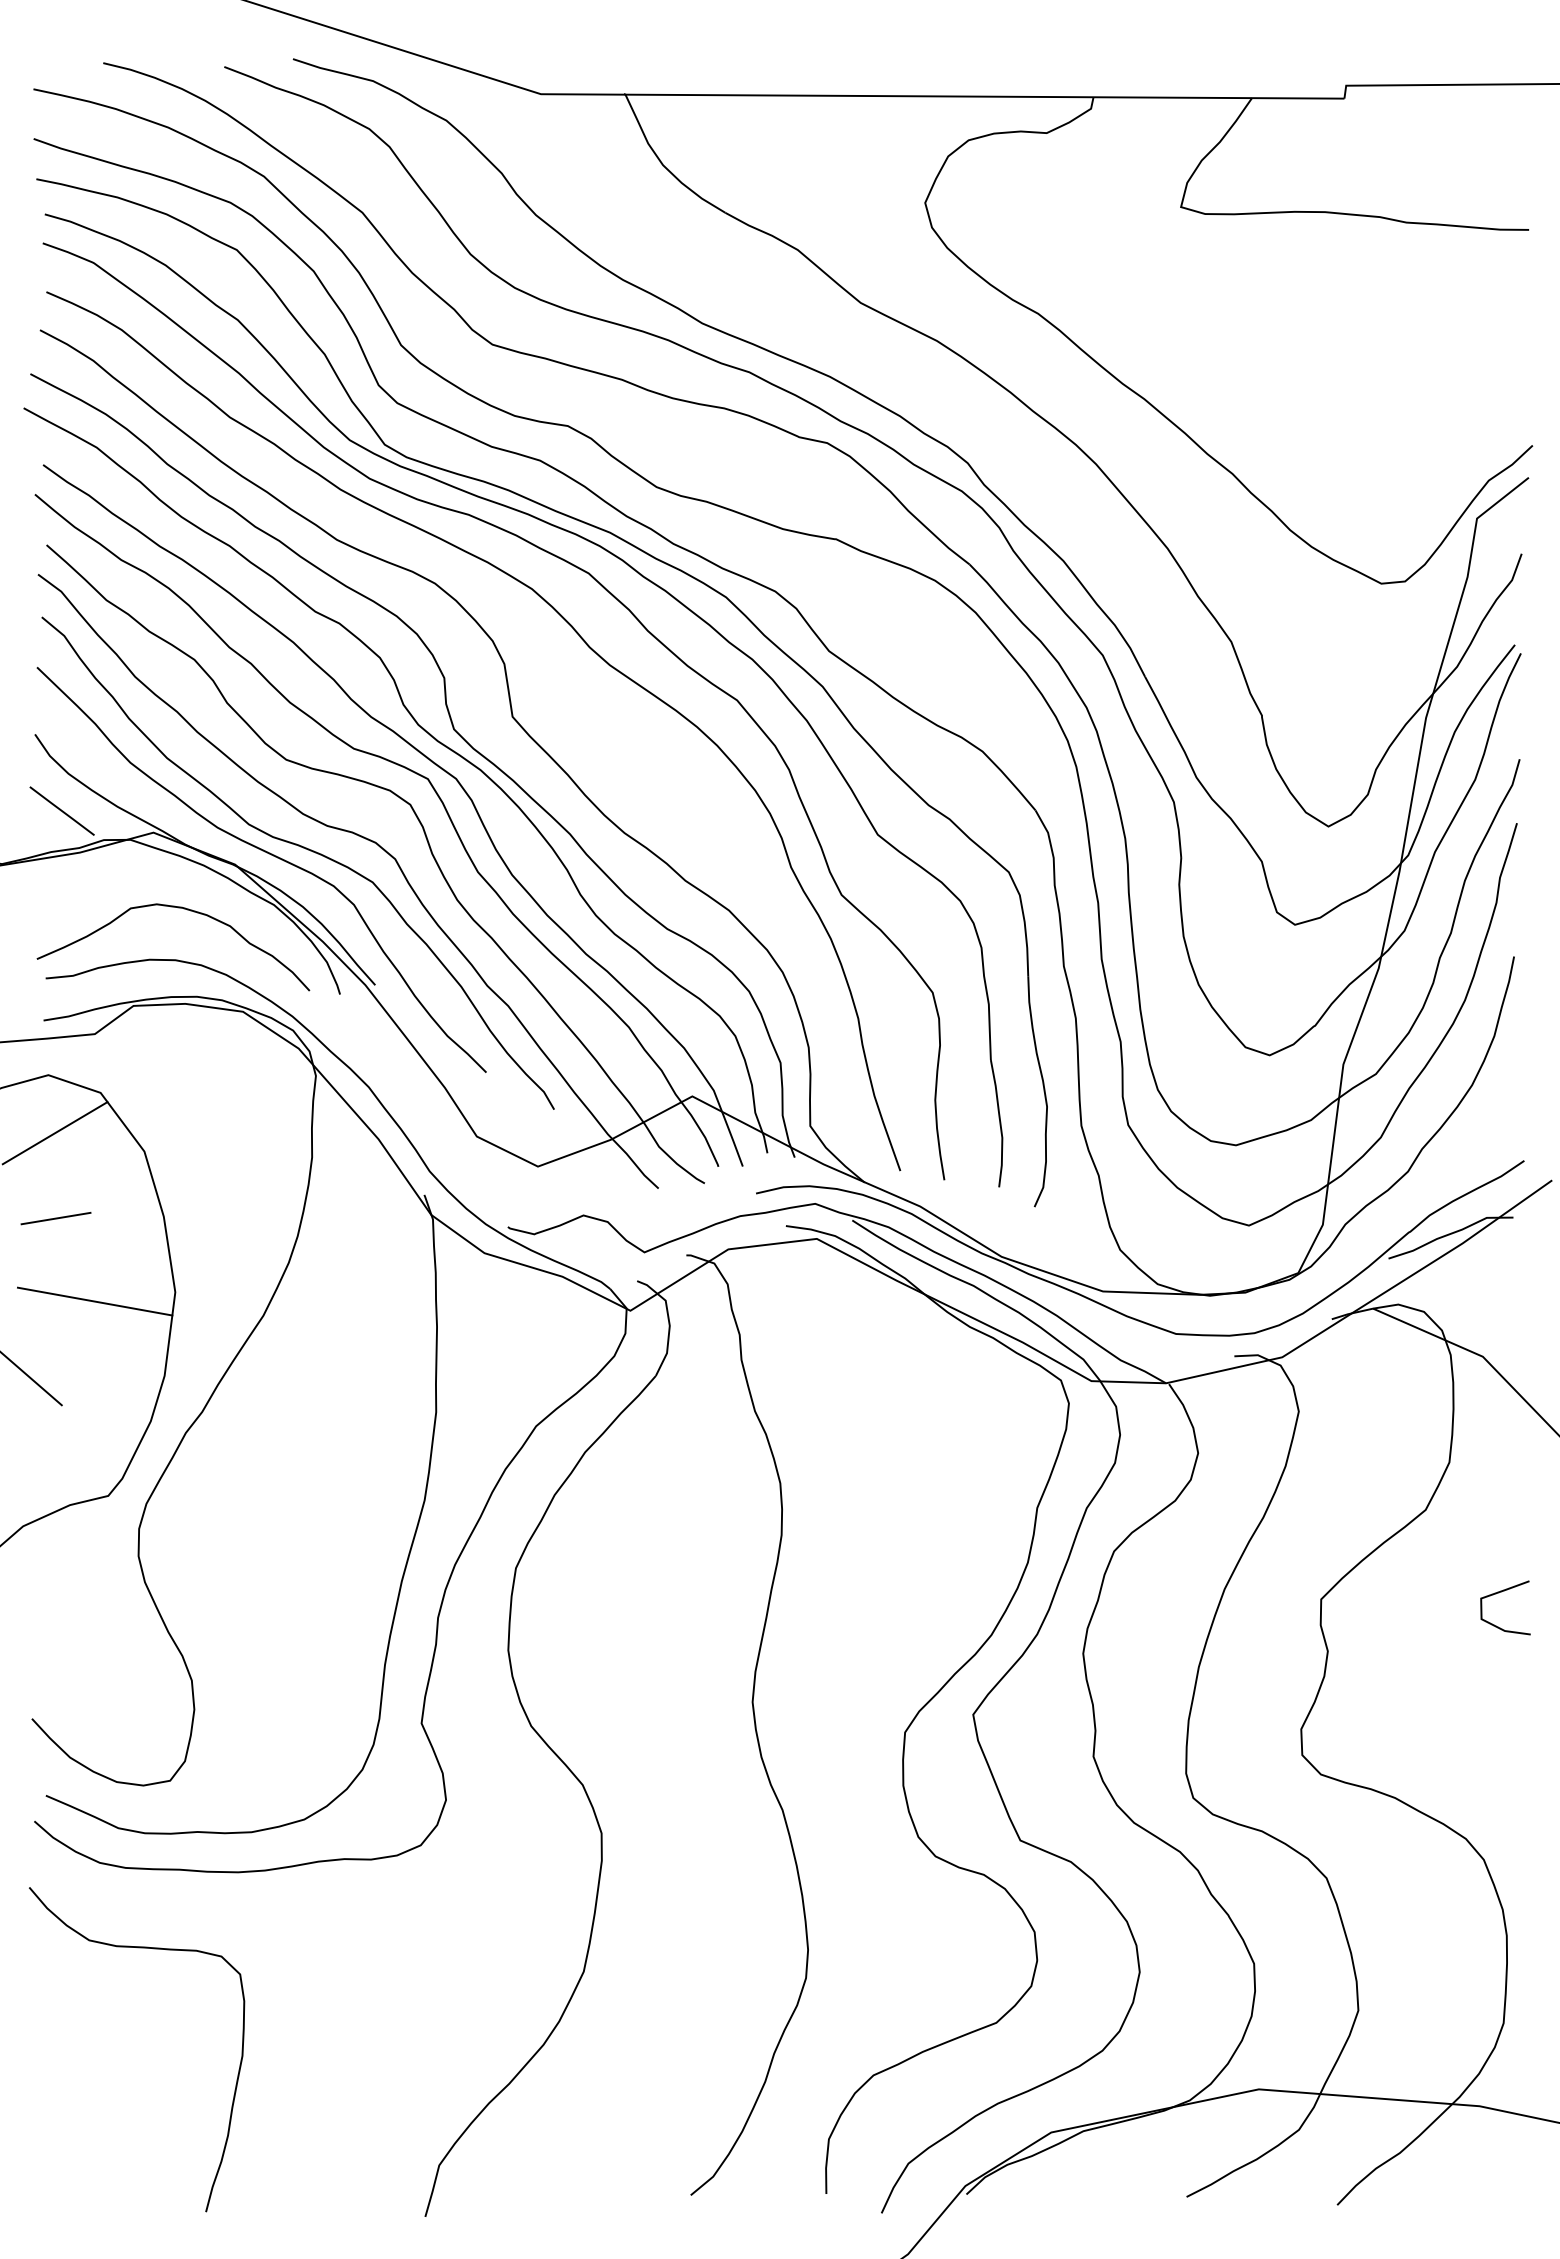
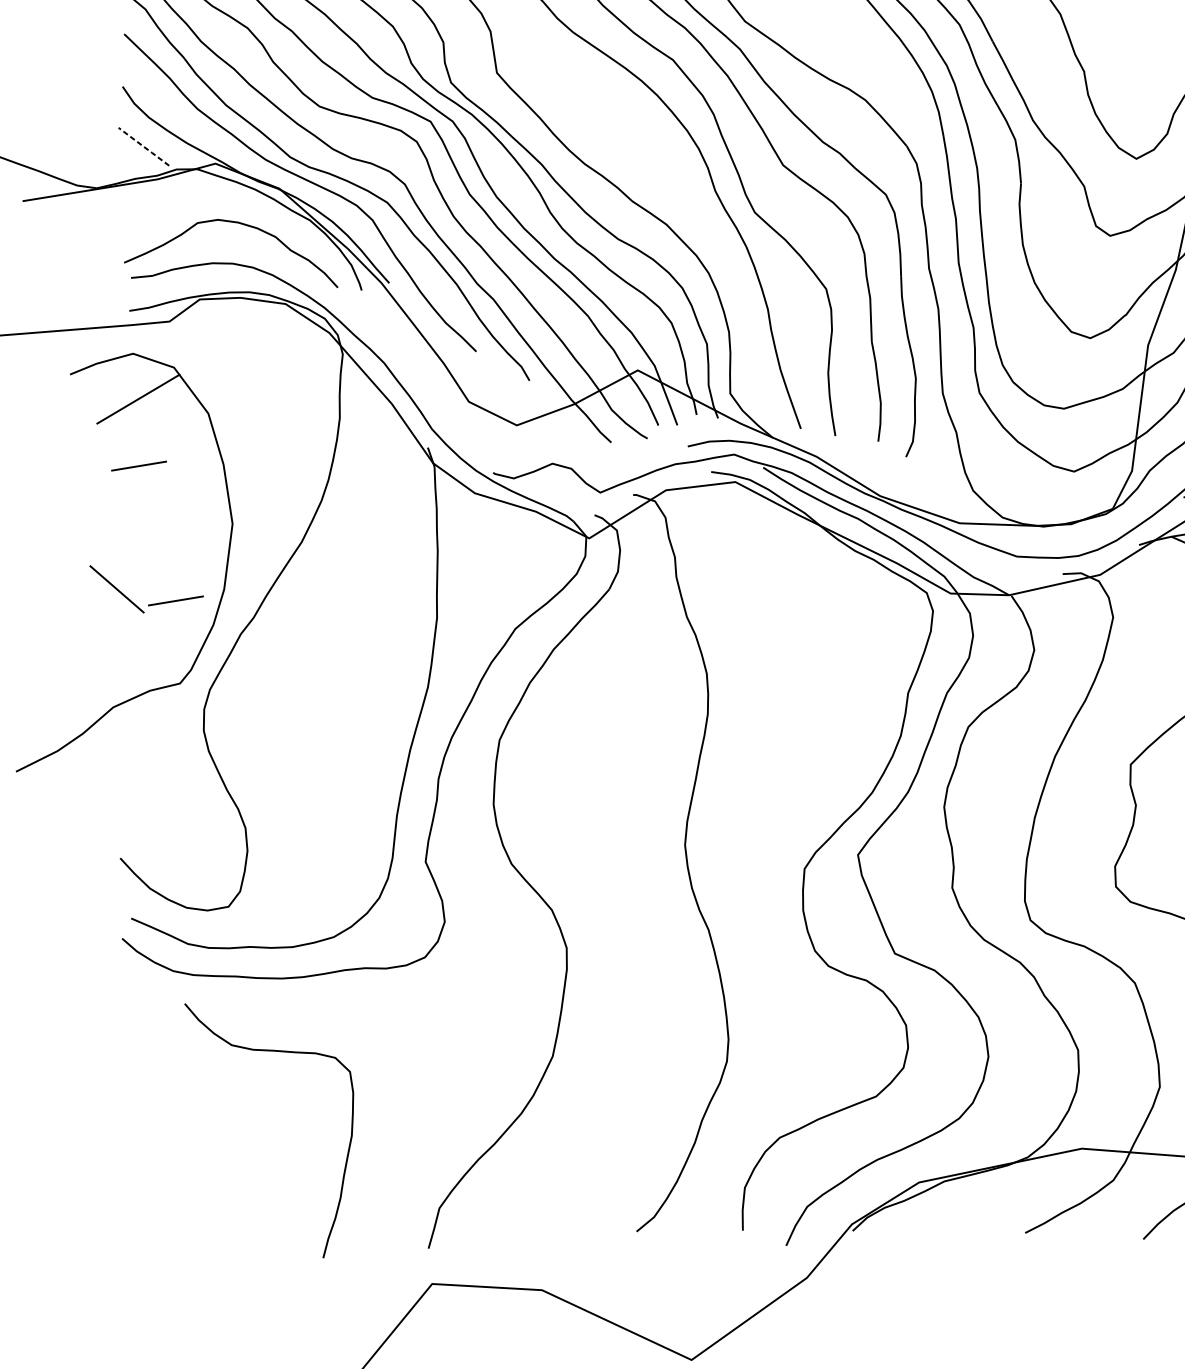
line: (61, 810) -> (143, 146), solid -> dashed
line: (94, 1301) -> (169, 531), removed
line: (102, 1390) -> (175, 600), added
curve: (137, 1948) -> (269, 1051), moved

